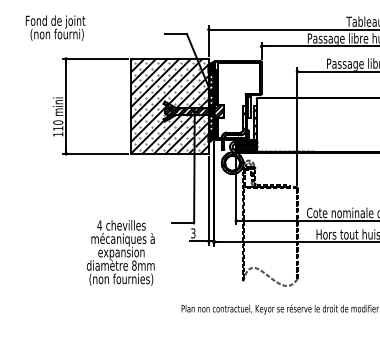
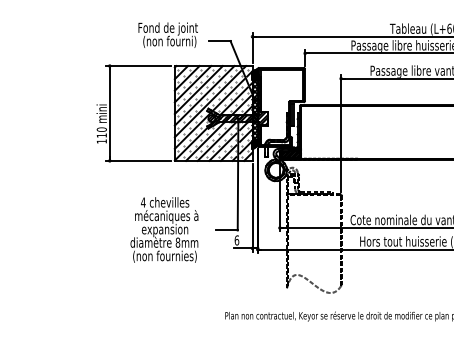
text: (54, 27) -> (167, 34), moved
text: (192, 233) -> (236, 240), 3 -> 6
text: (120, 252) -> (164, 229), moved

